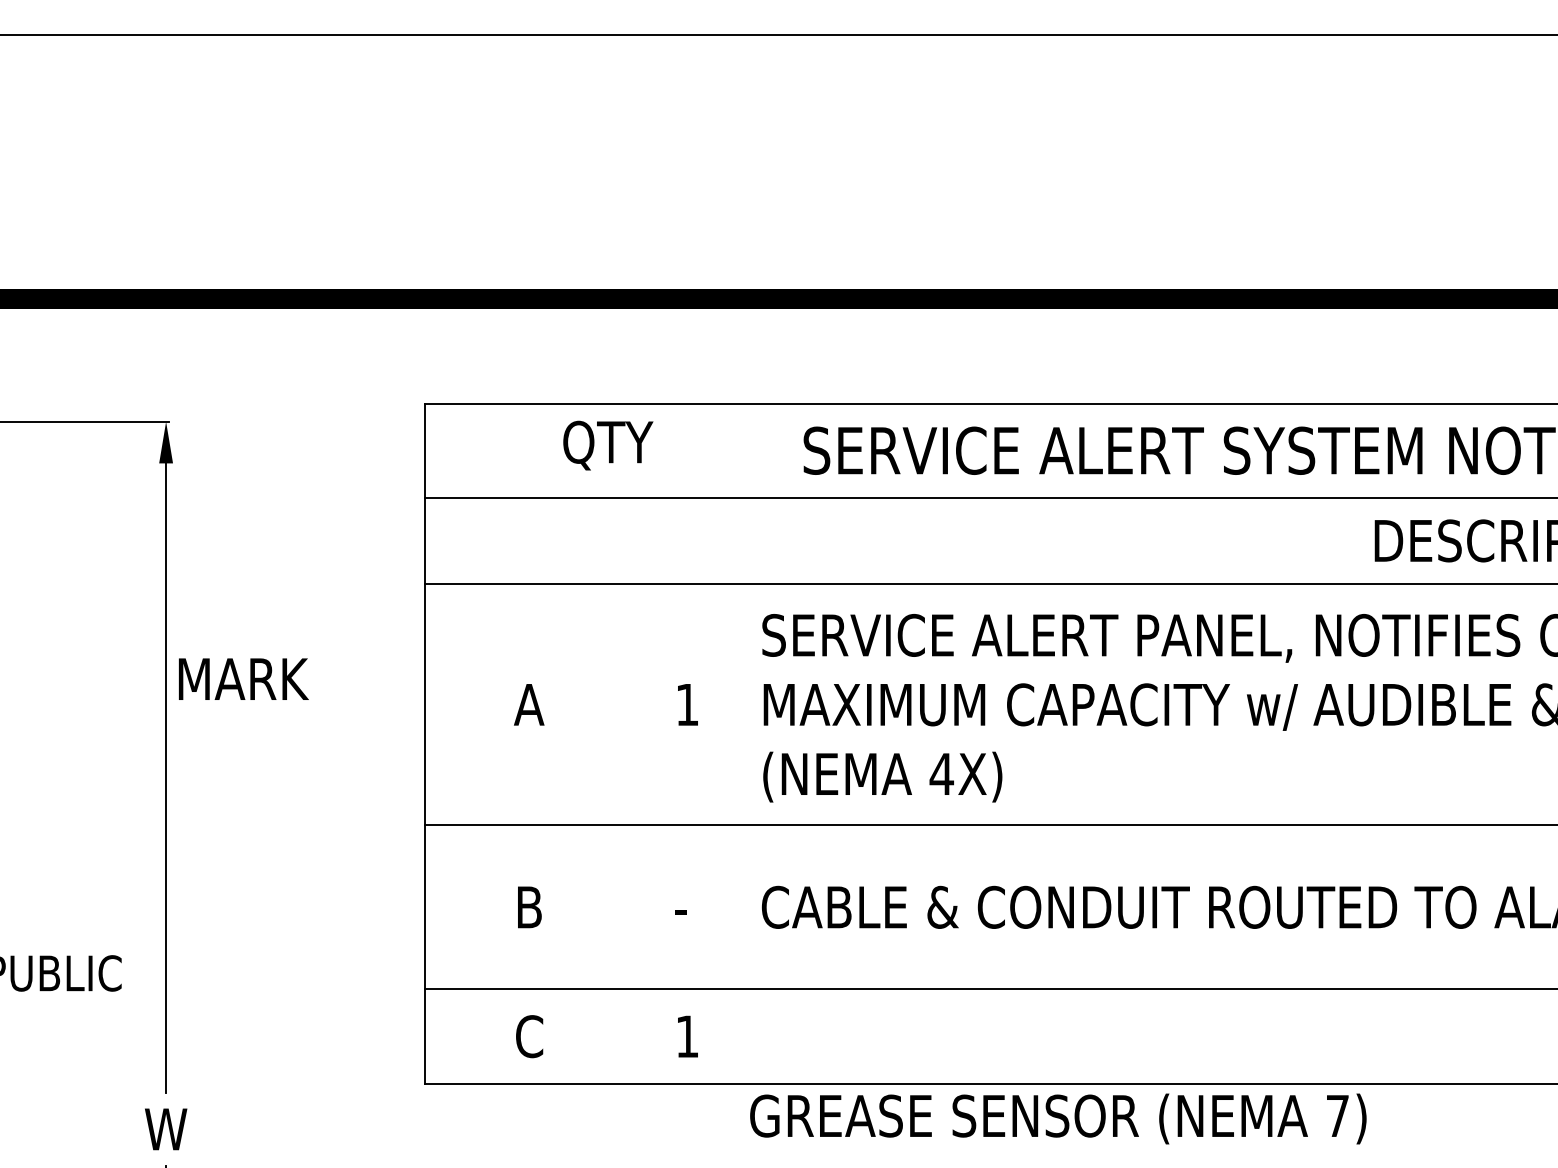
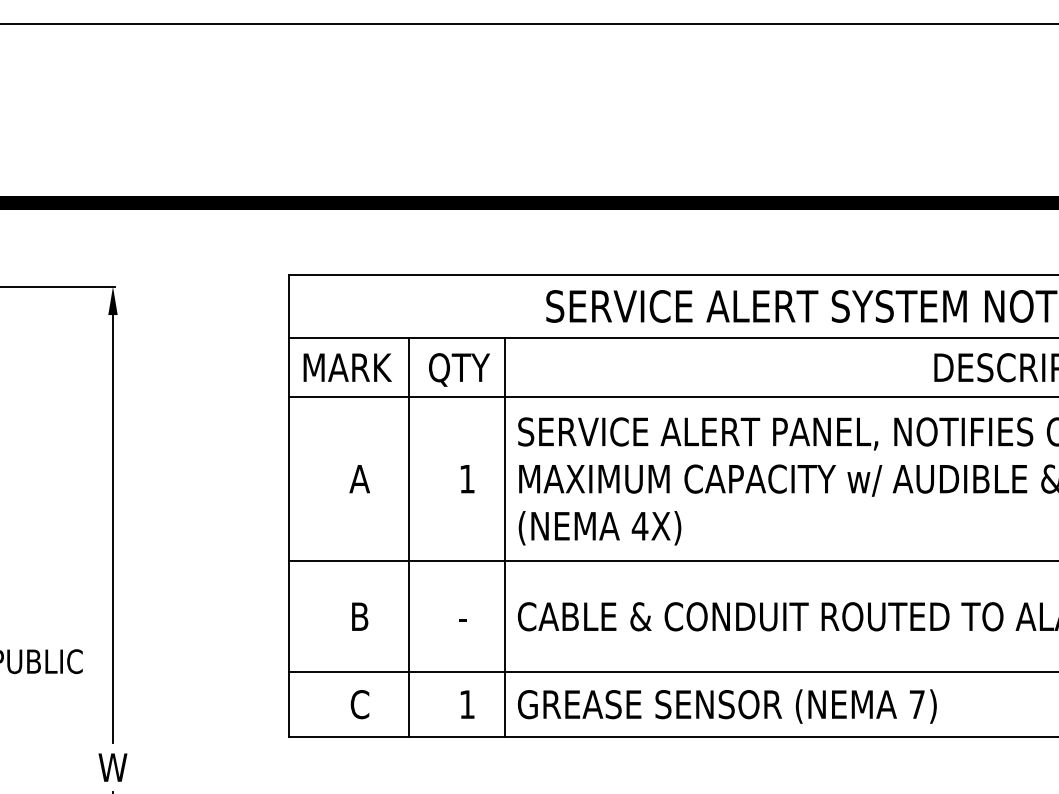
text: (608, 444) -> (459, 369), moved
text: (243, 678) -> (347, 367), moved
line: (602, 790) -> (409, 537), added
line: (743, 790) -> (505, 537), added
text: (1057, 1118) -> (726, 706), moved

